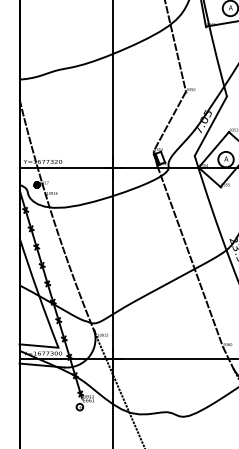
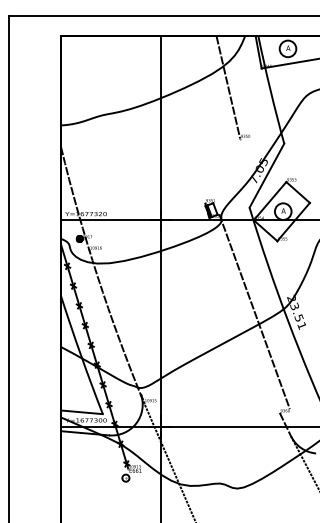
line: (169, 121) -> (222, 170), removed
line: (190, 256) -> (254, 311), moved

